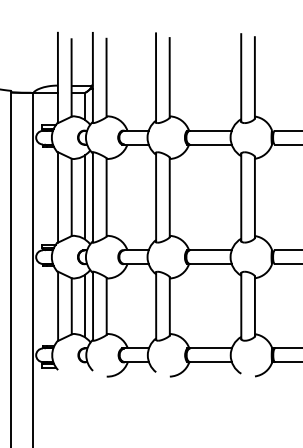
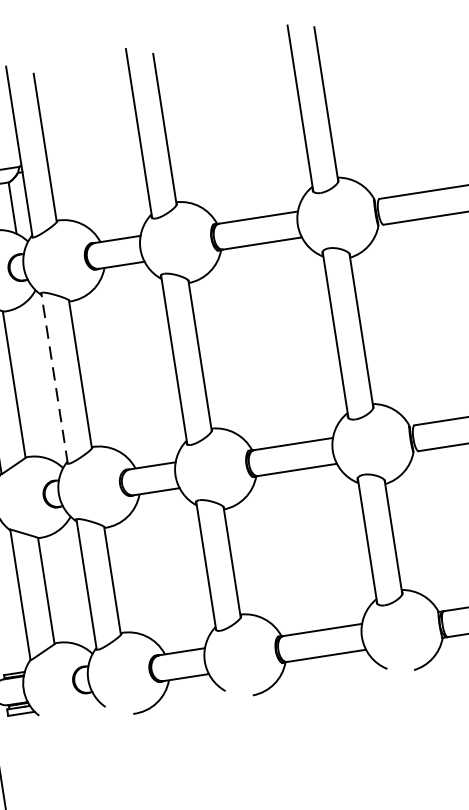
line: (92, 196) -> (53, 376), solid -> dashed
line: (84, 197) -> (38, 381), removed
line: (84, 305) -> (70, 585), removed

